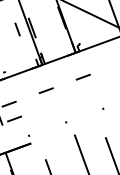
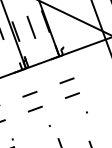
line: (47, 23) -> (31, 27), added
line: (88, 91) -> (72, 95), added
line: (51, 105) -> (35, 109), added

